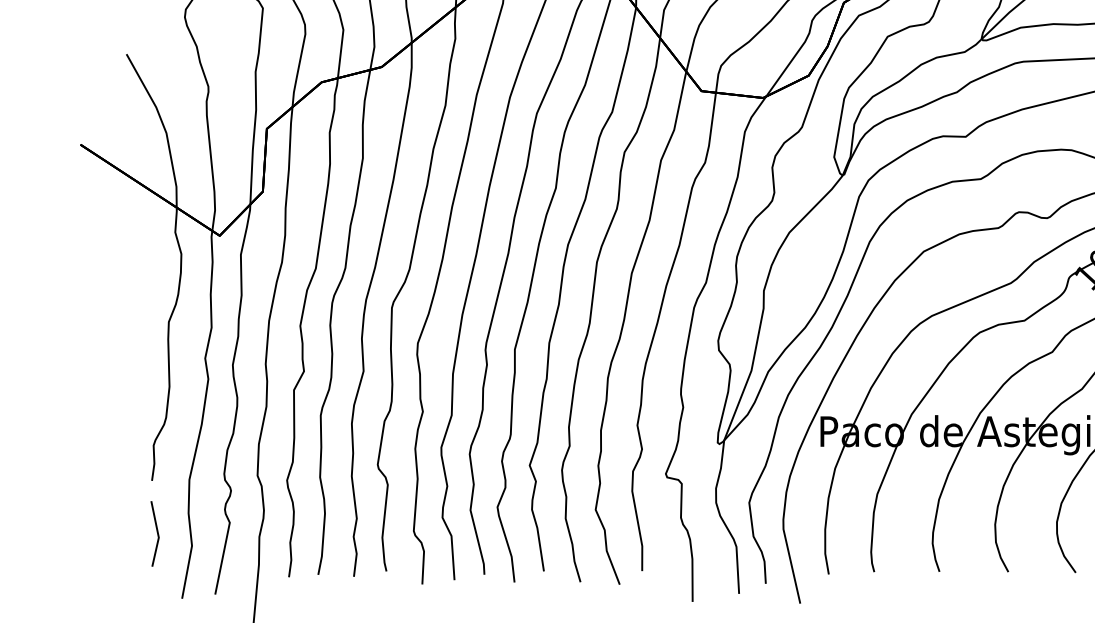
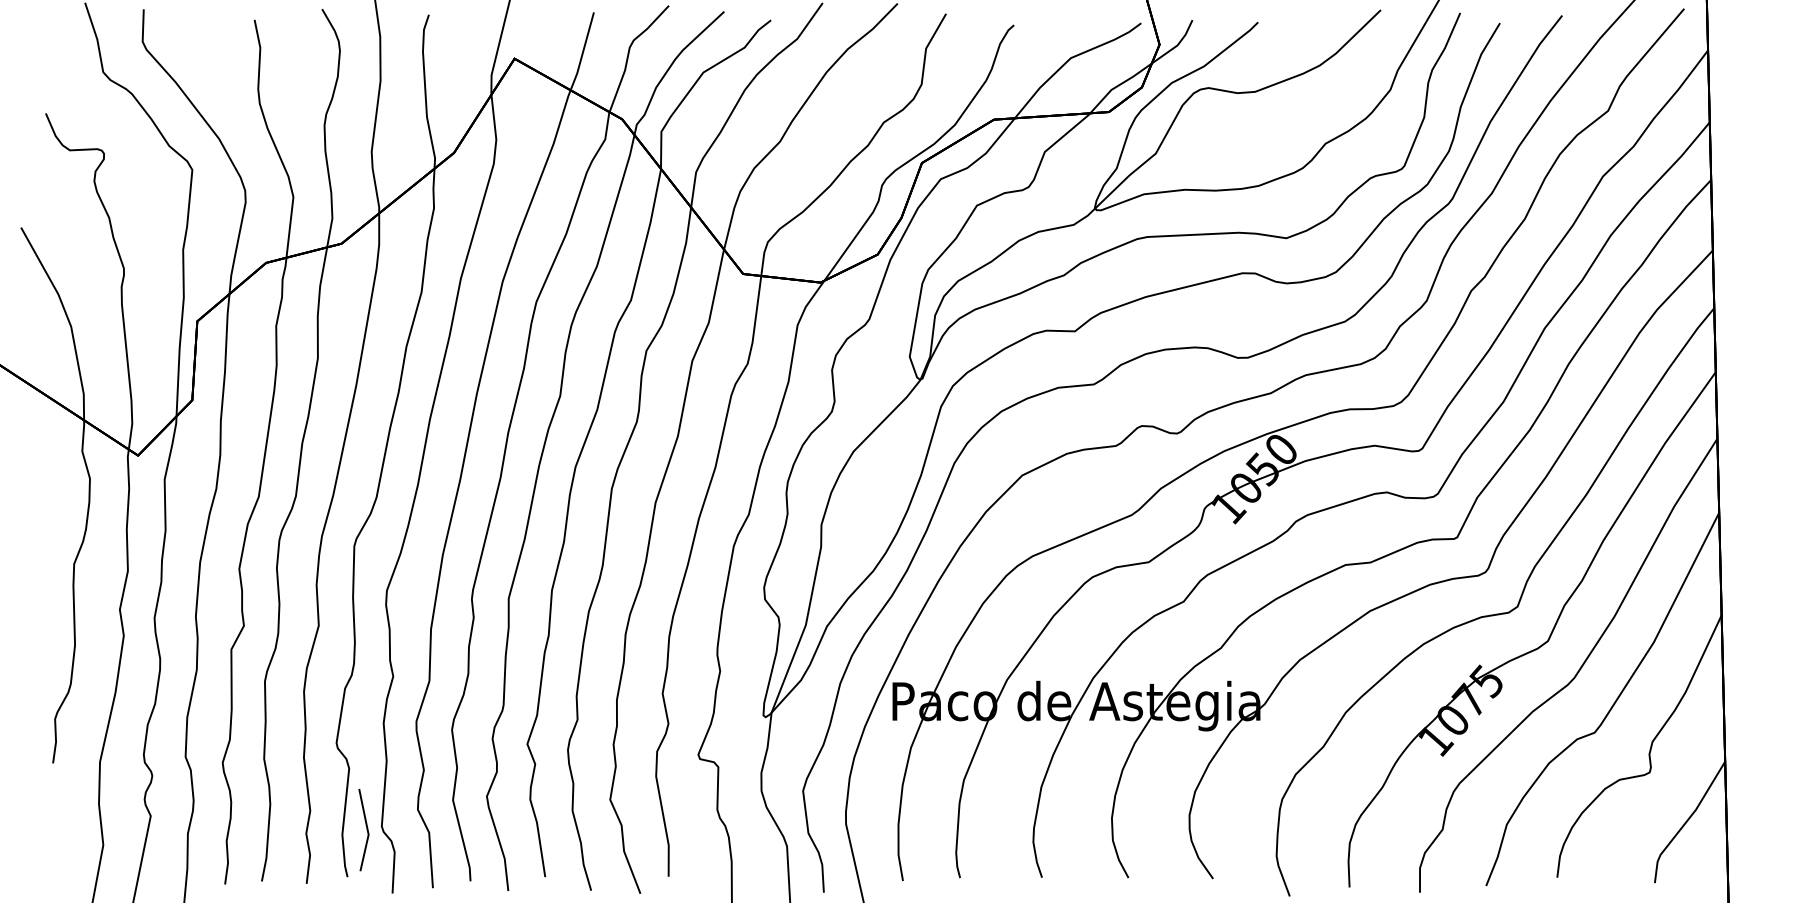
line: (157, 533) -> (366, 829), moved

